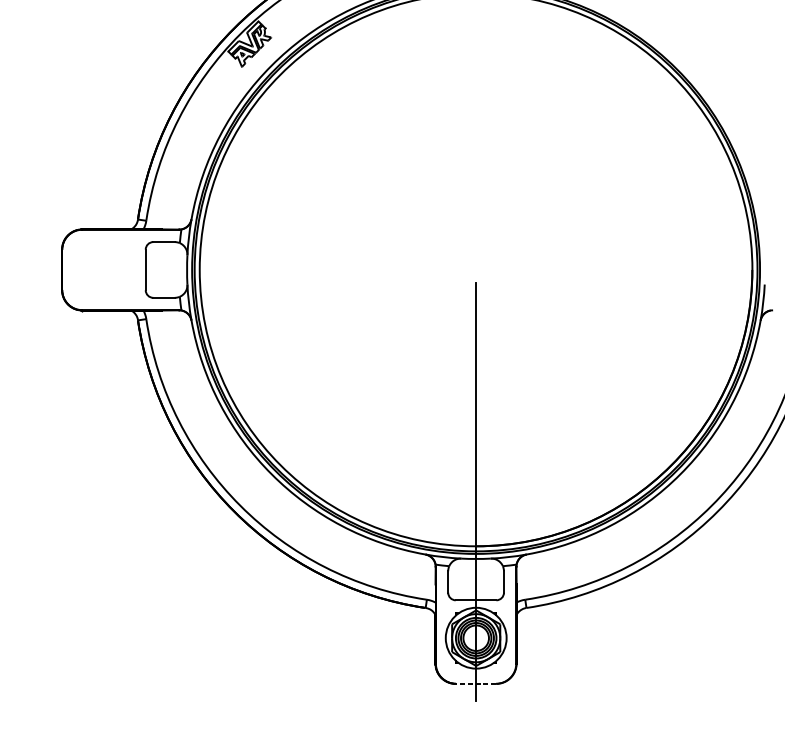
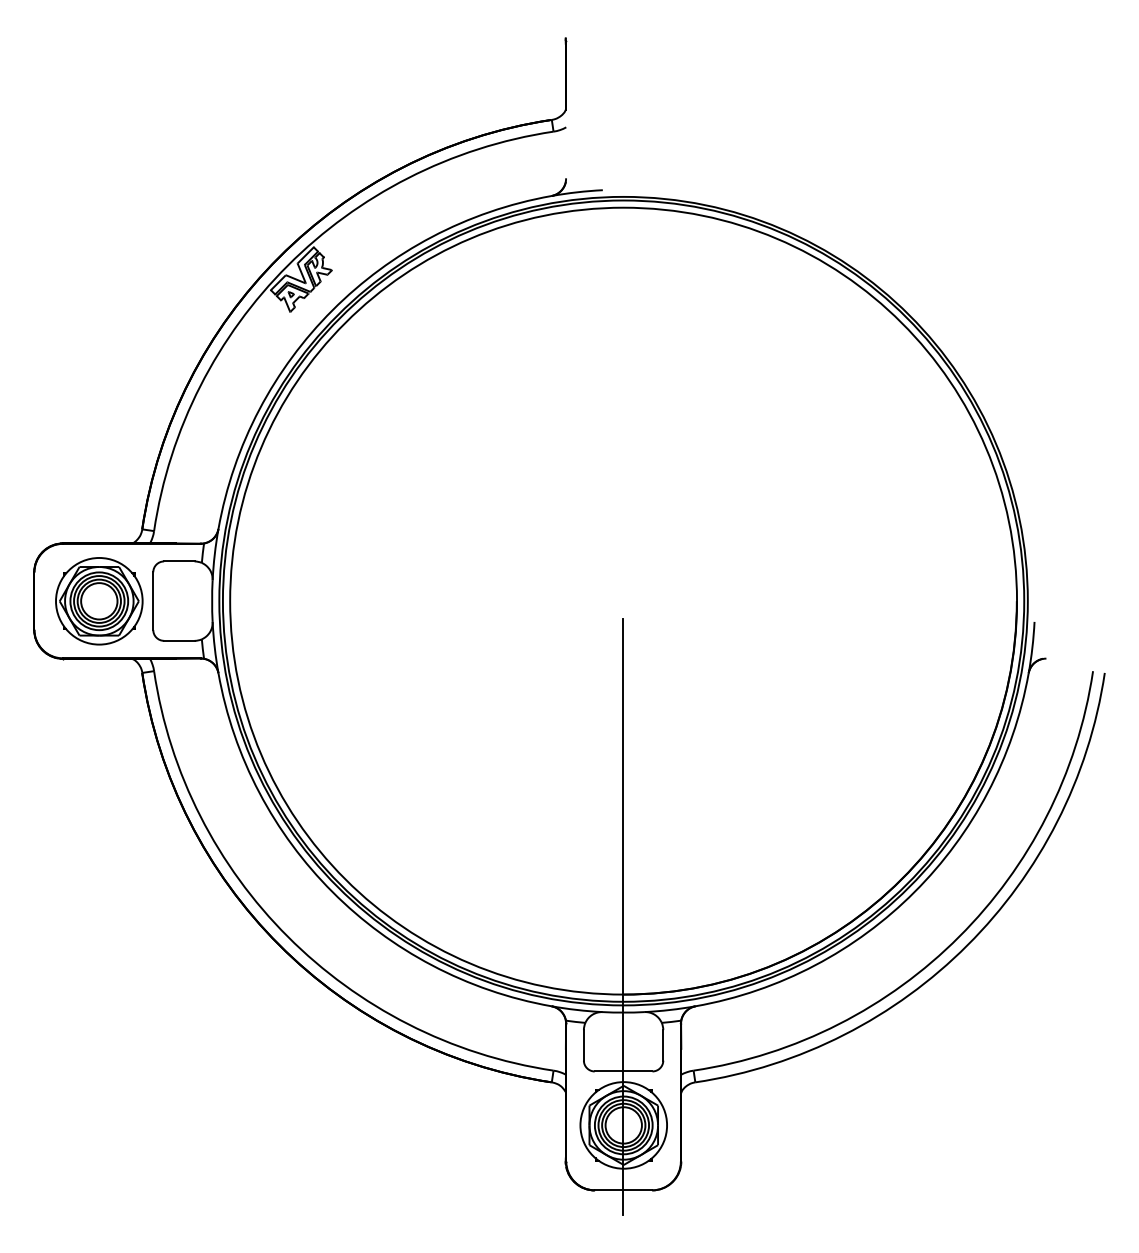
part: (107, 270) -> (99, 601), added
line: (476, 683) -> (623, 1190), dashed -> solid

